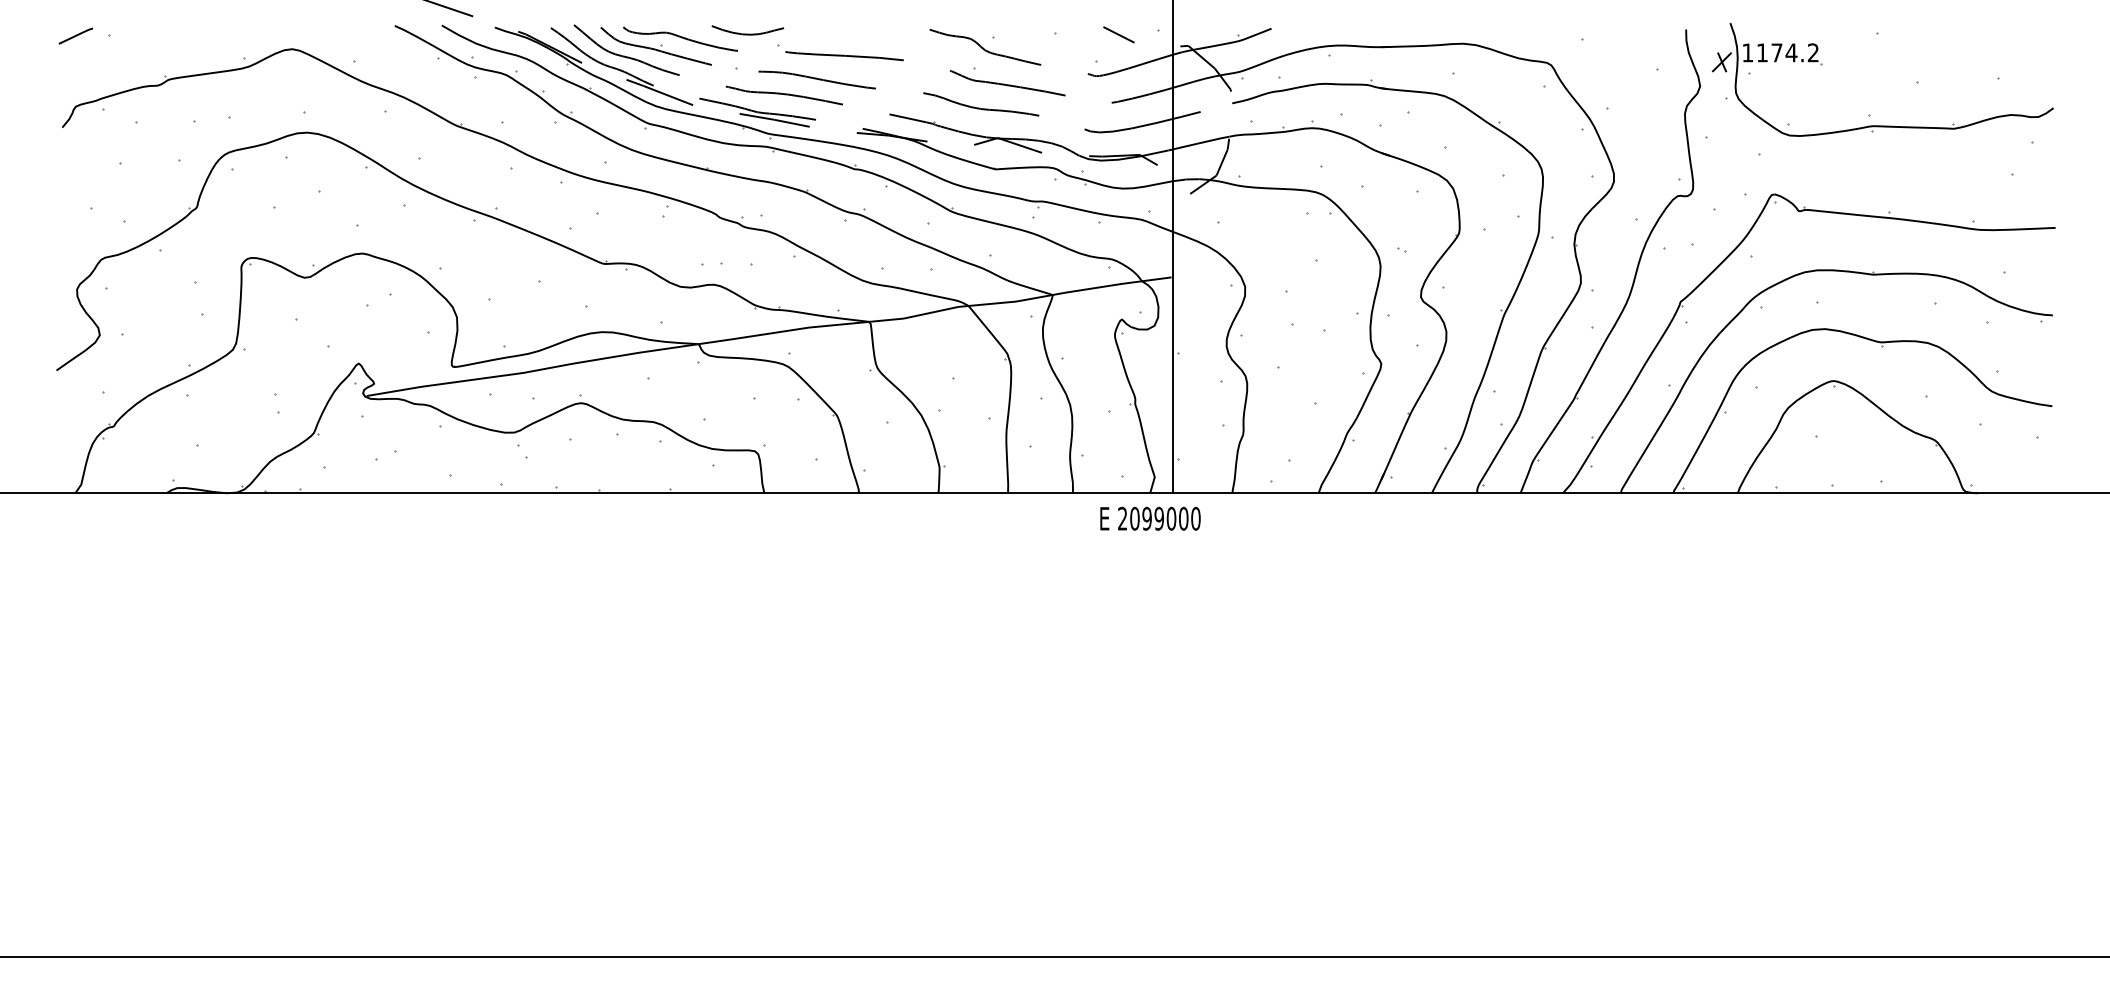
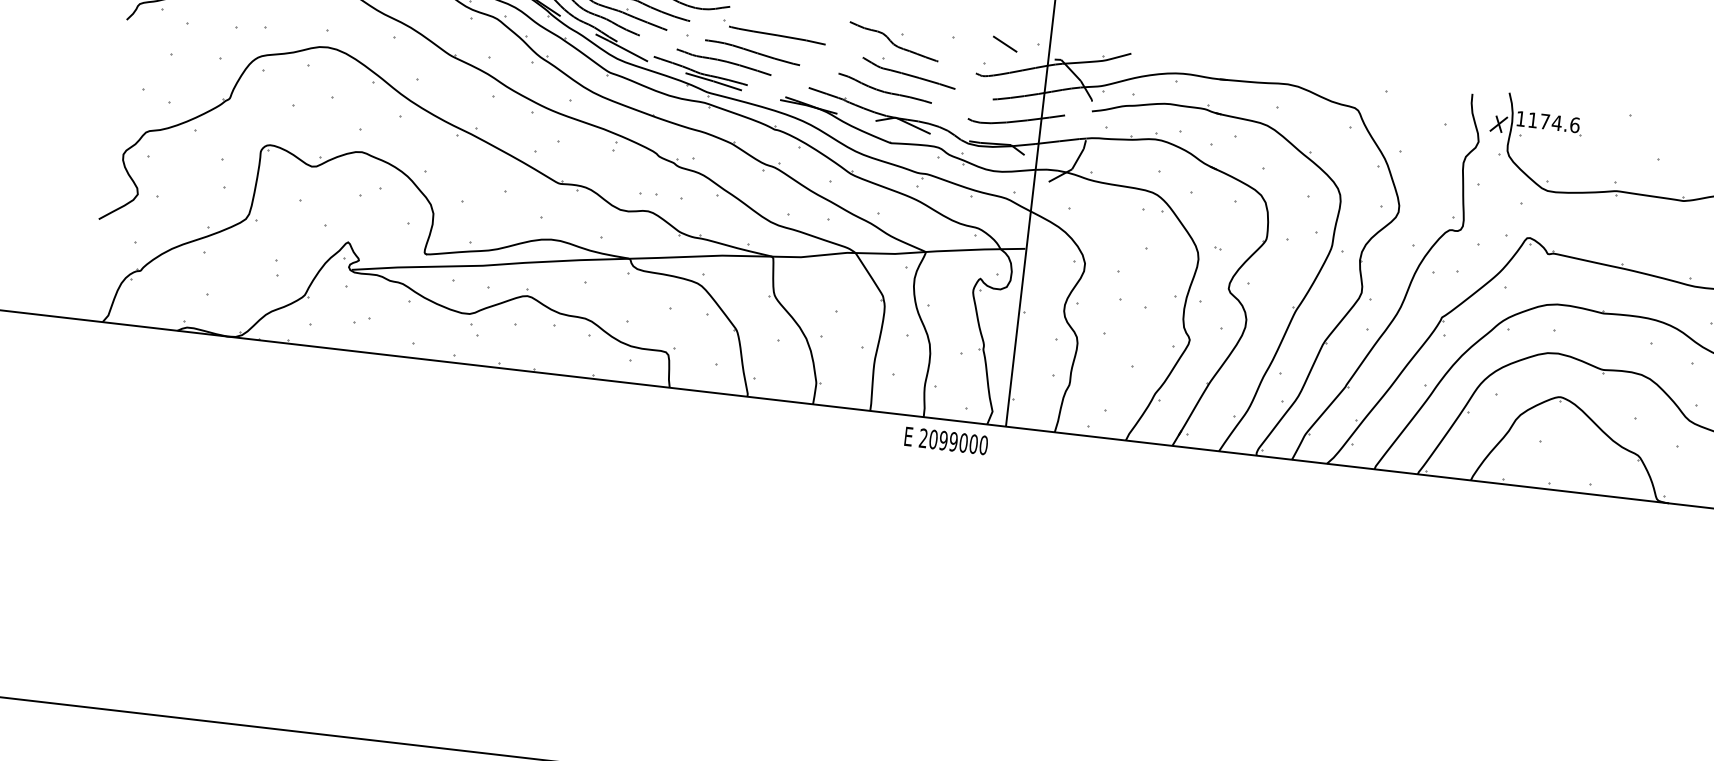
text: (1813, 52) -> (1575, 124), 1174.2 -> 1174.6
text: (1150, 518) -> (946, 440), moved

